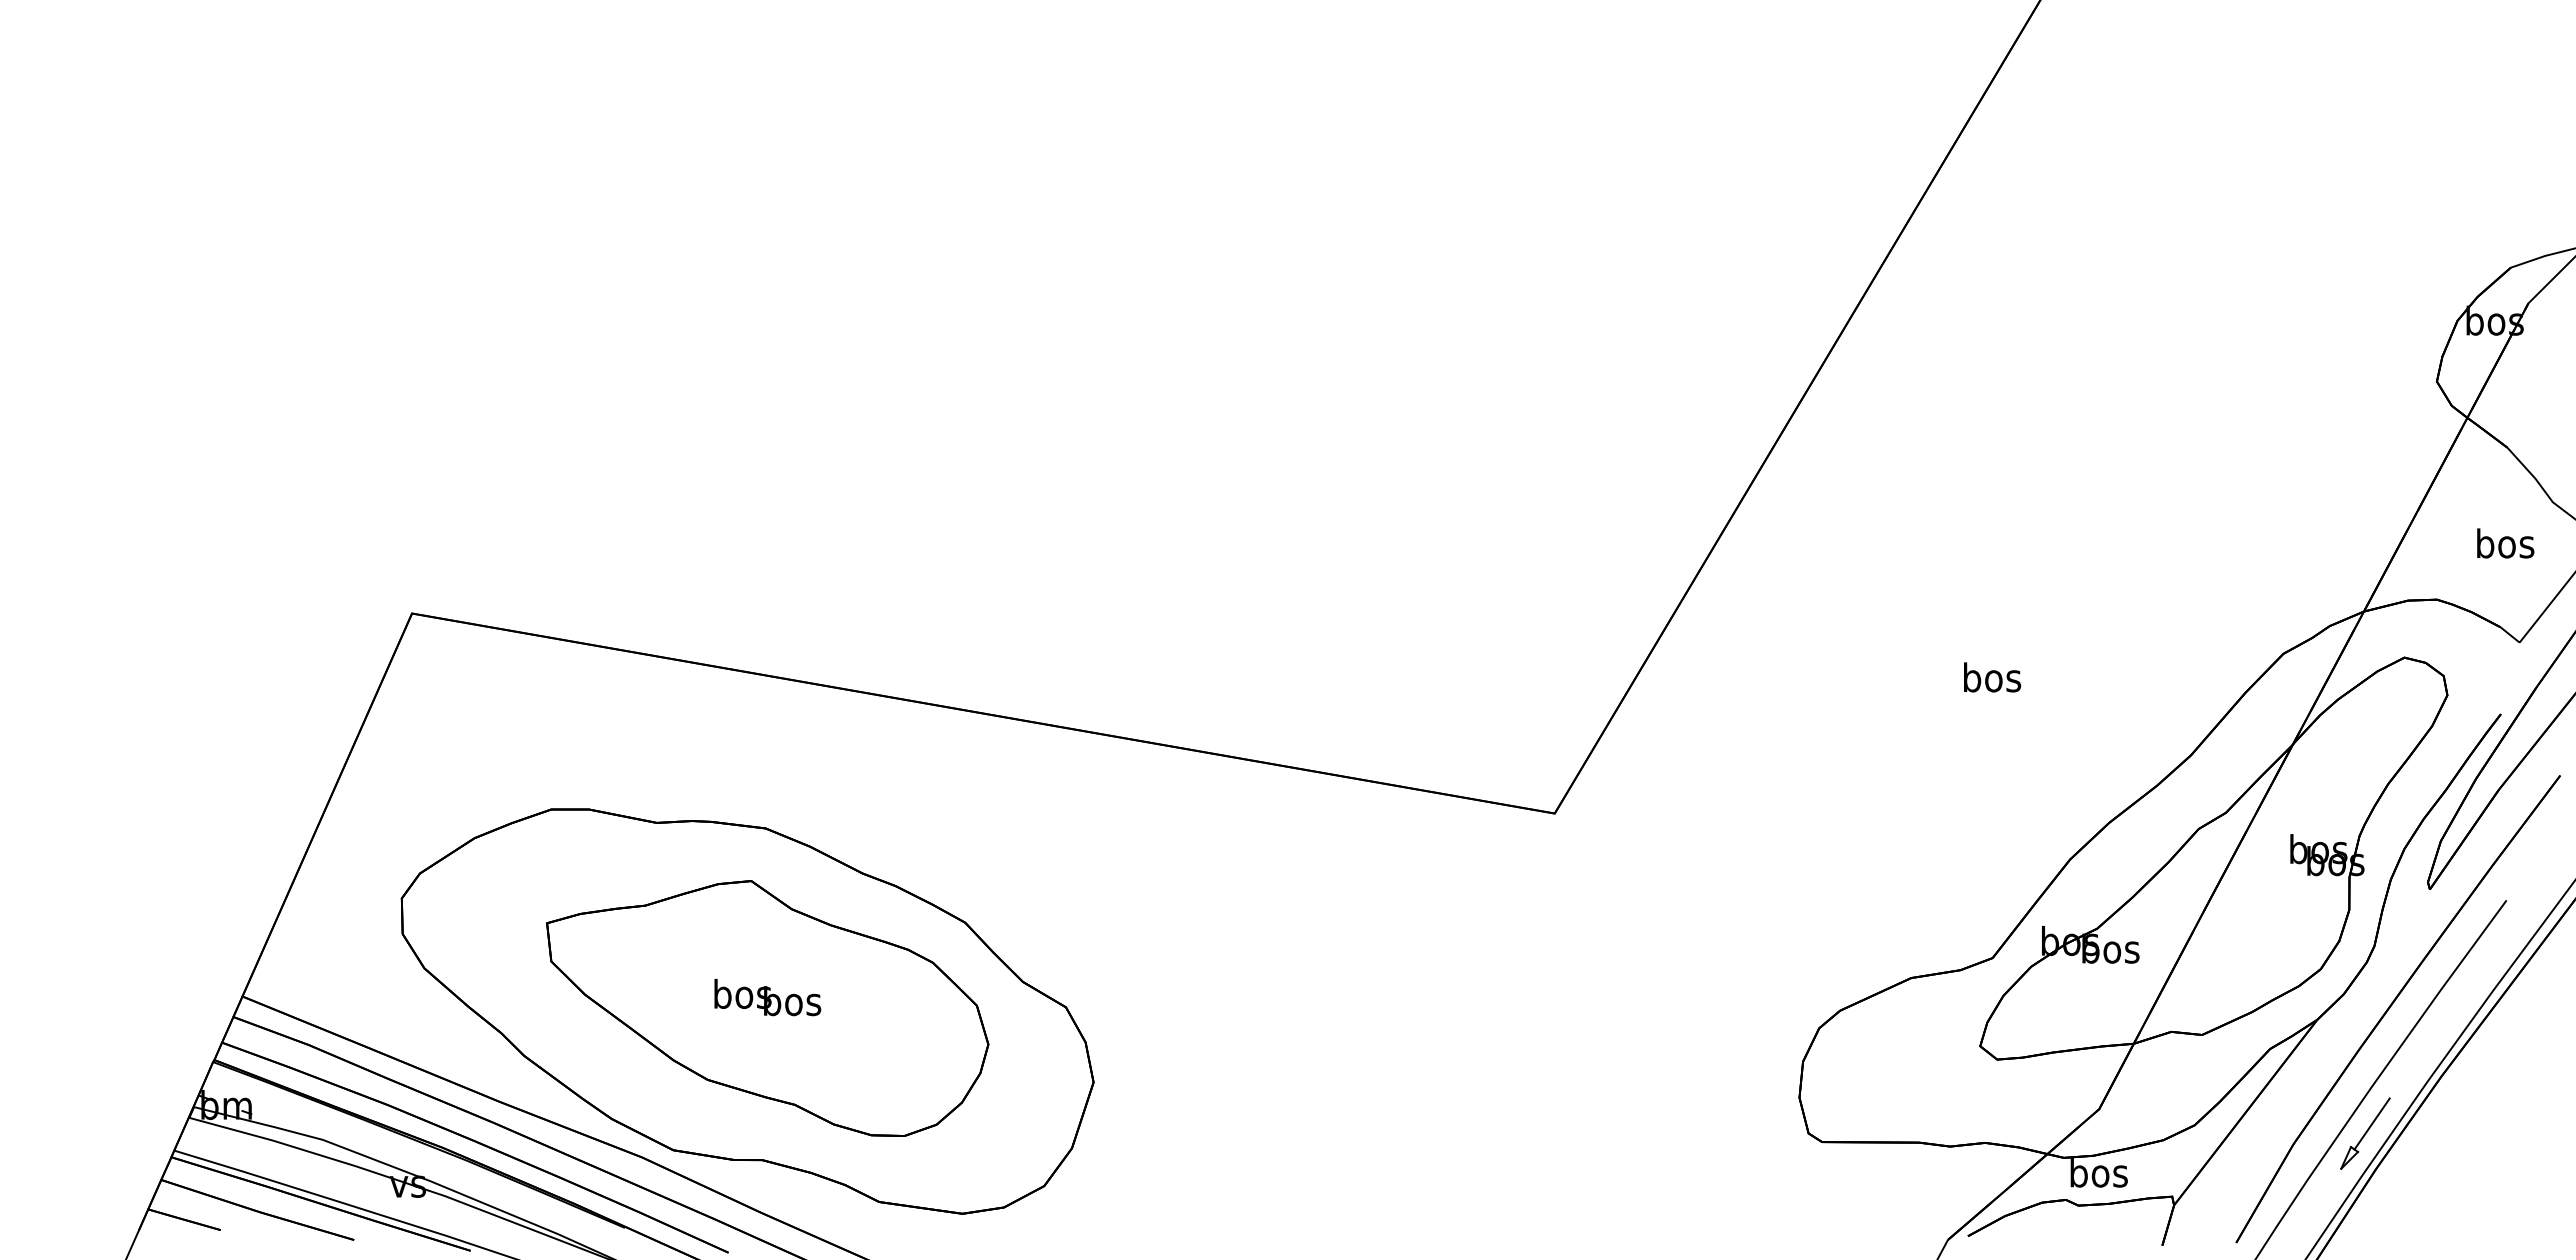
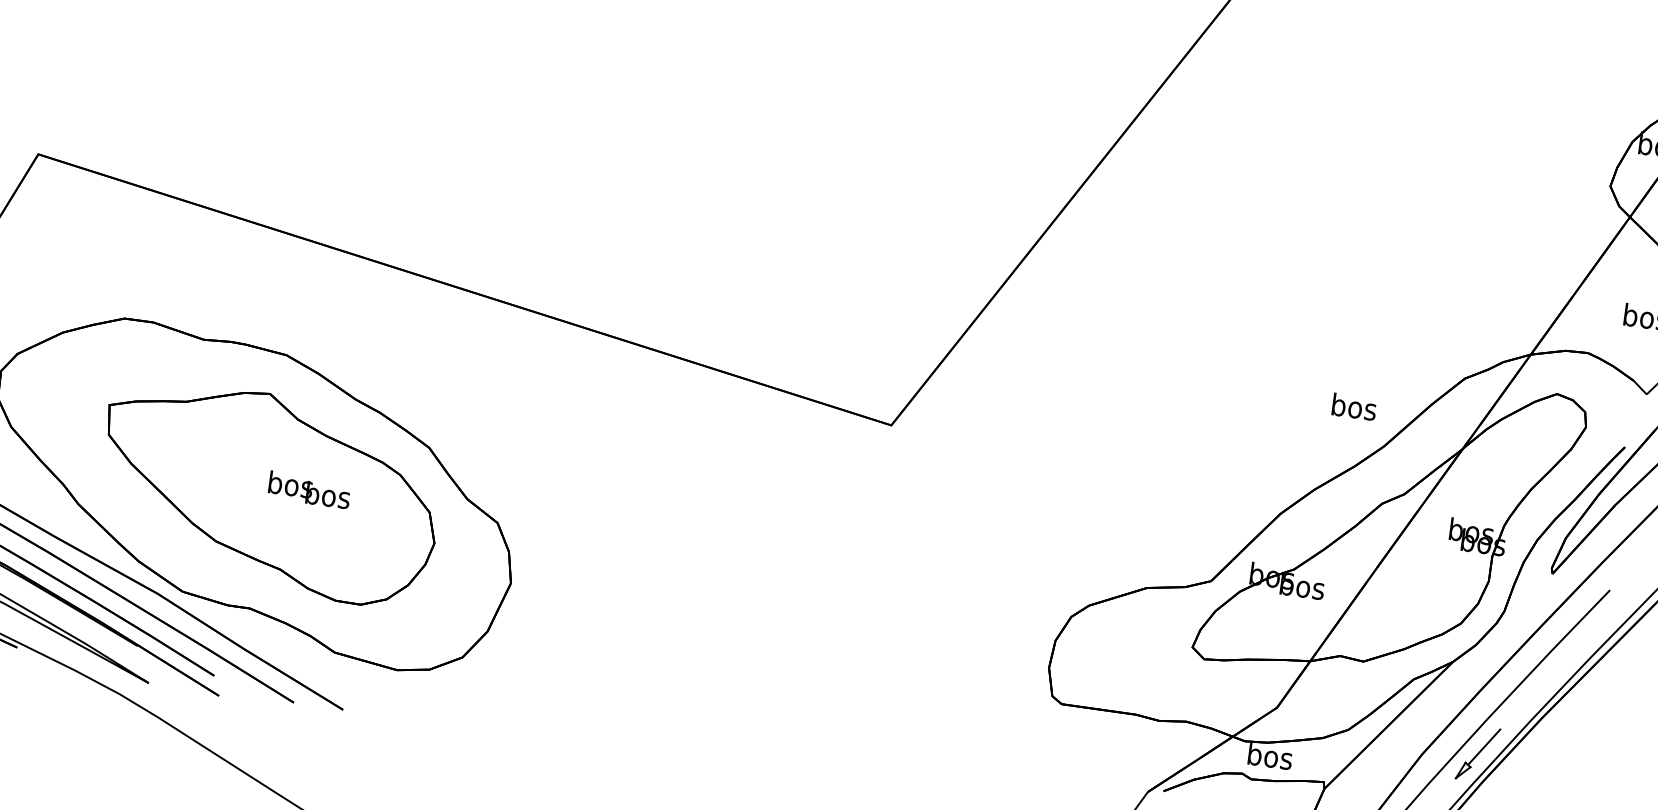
text: (1992, 677) -> (1354, 407), moved
text: (767, 997) -> (309, 489), moved

